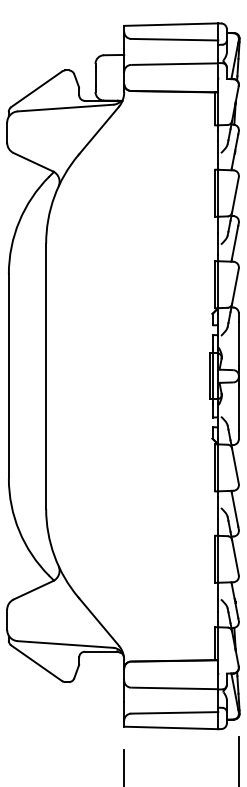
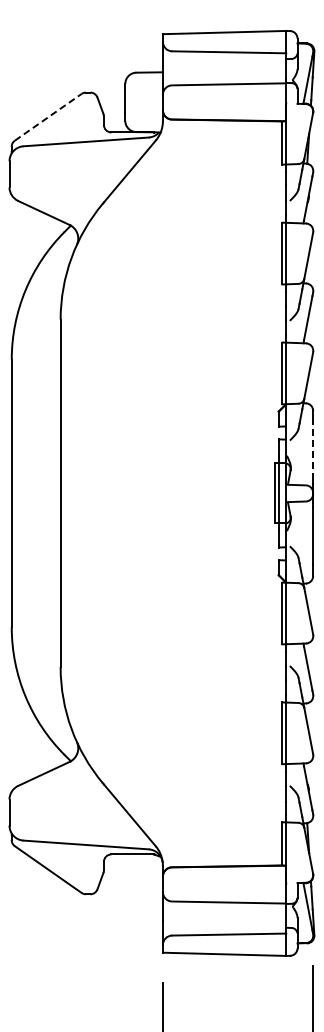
line: (36, 89) -> (48, 117), solid -> dashed
line: (239, 344) -> (313, 451), solid -> dashed

